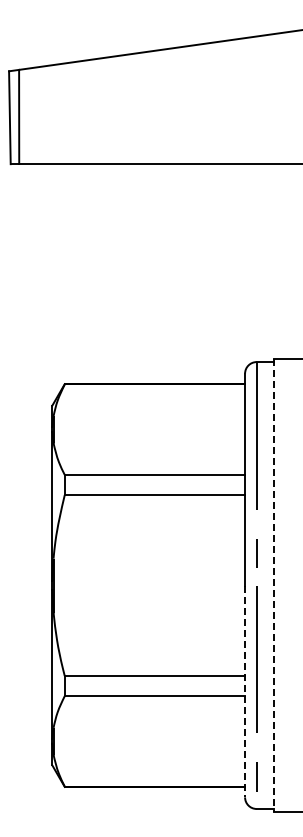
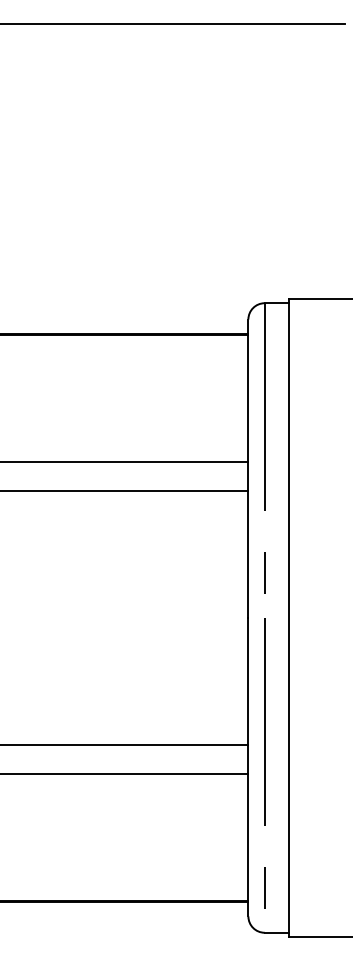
line: (274, 586) -> (289, 619), dashed -> solid
line: (245, 691) -> (248, 767), dashed -> solid

